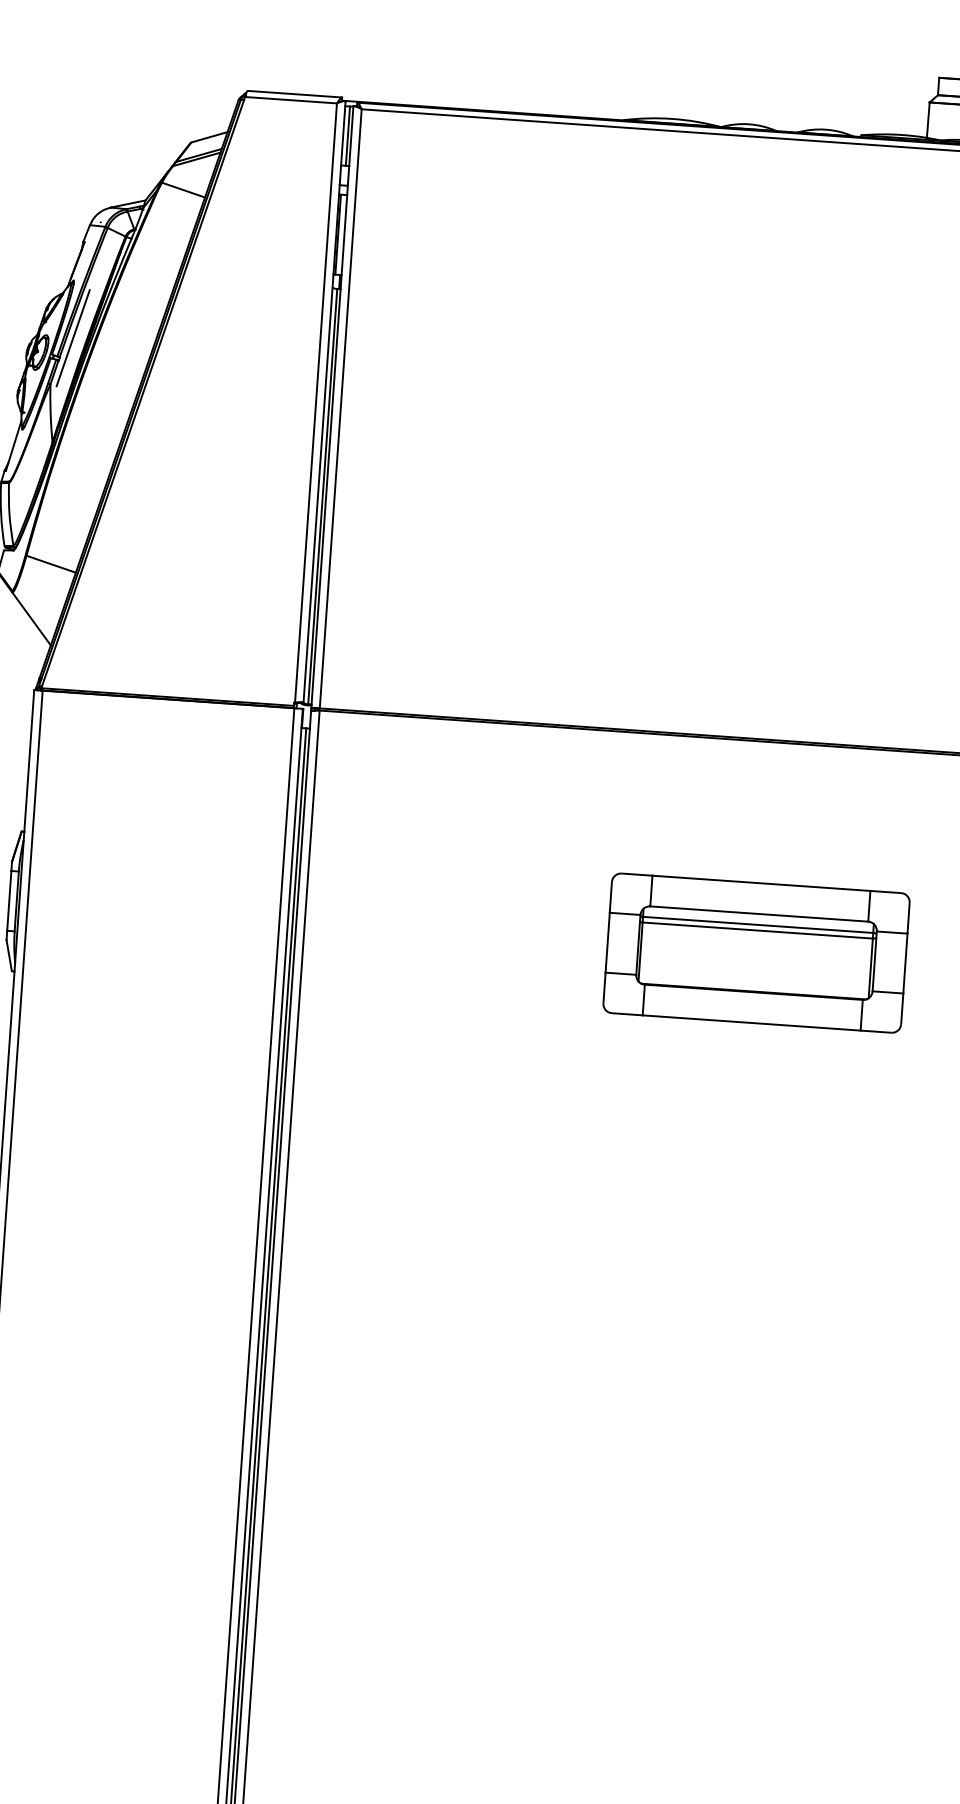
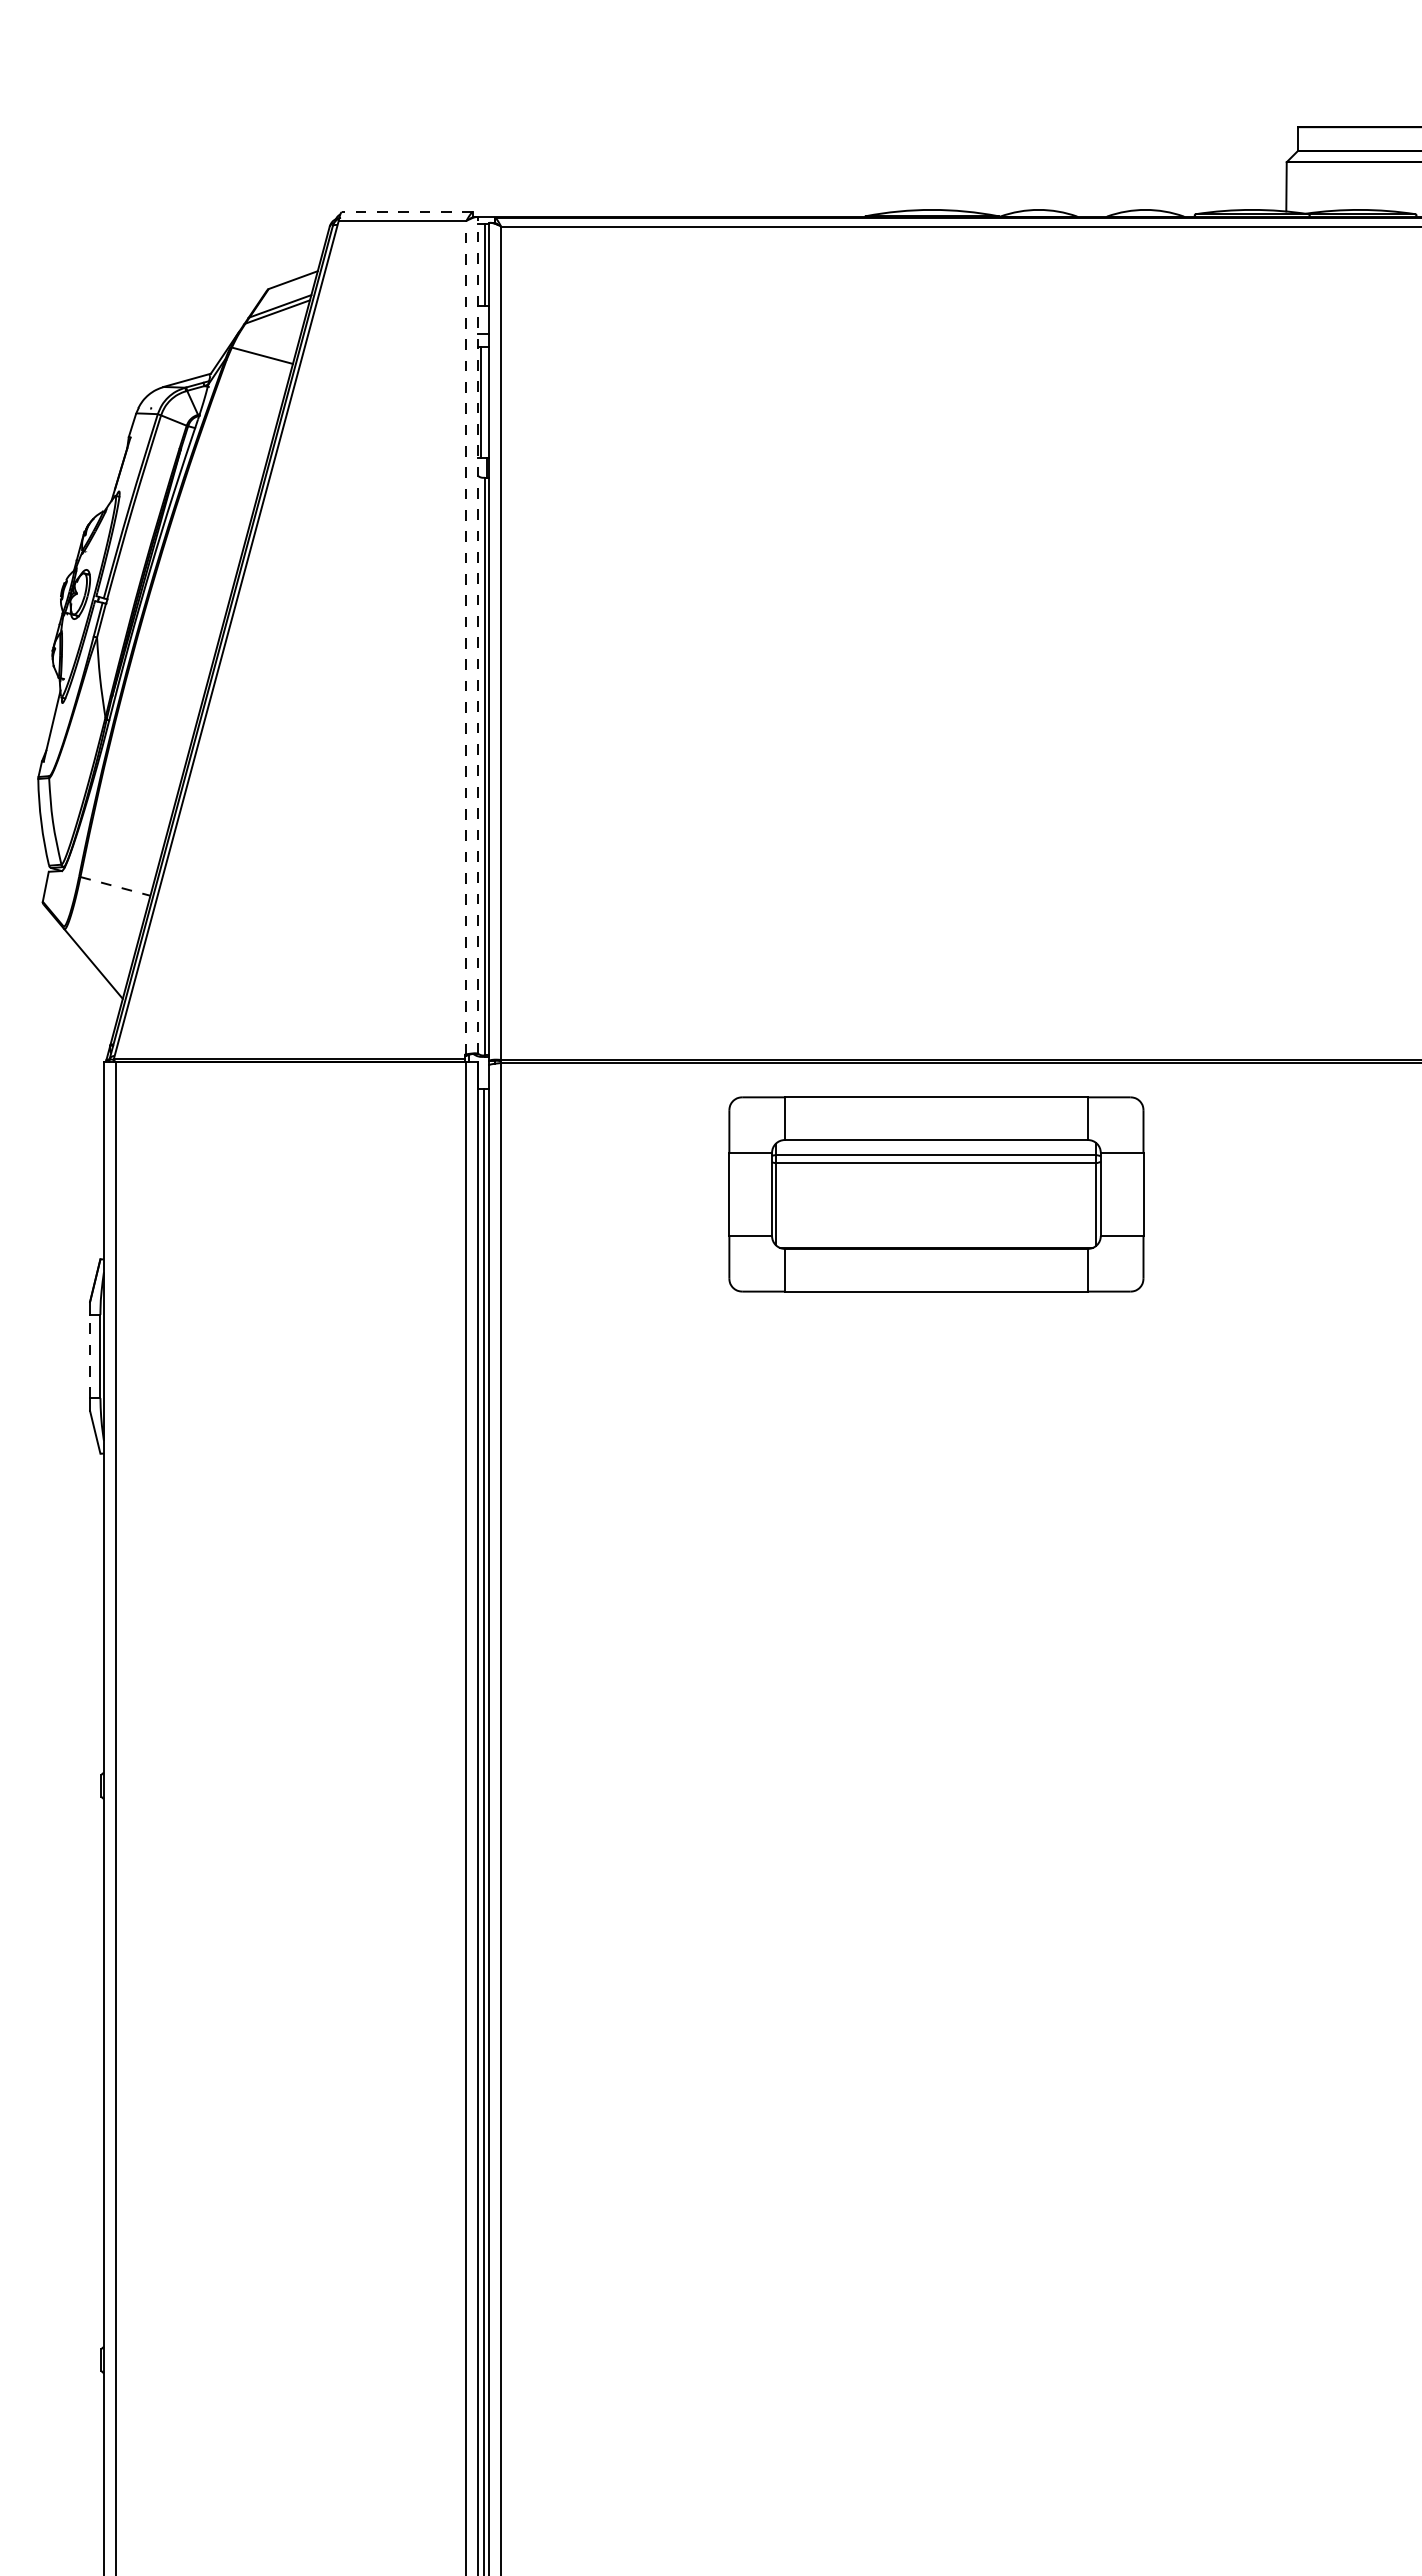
line: (295, 94) -> (407, 212), solid -> dashed
line: (72, 338) -> (123, 571), removed
line: (316, 402) -> (466, 637), solid -> dashed
line: (324, 402) -> (478, 635), solid -> dashed
line: (51, 564) -> (115, 886), solid -> dashed
line: (9, 900) -> (90, 1356), solid -> dashed
part: (756, 953) -> (936, 1194), moved

